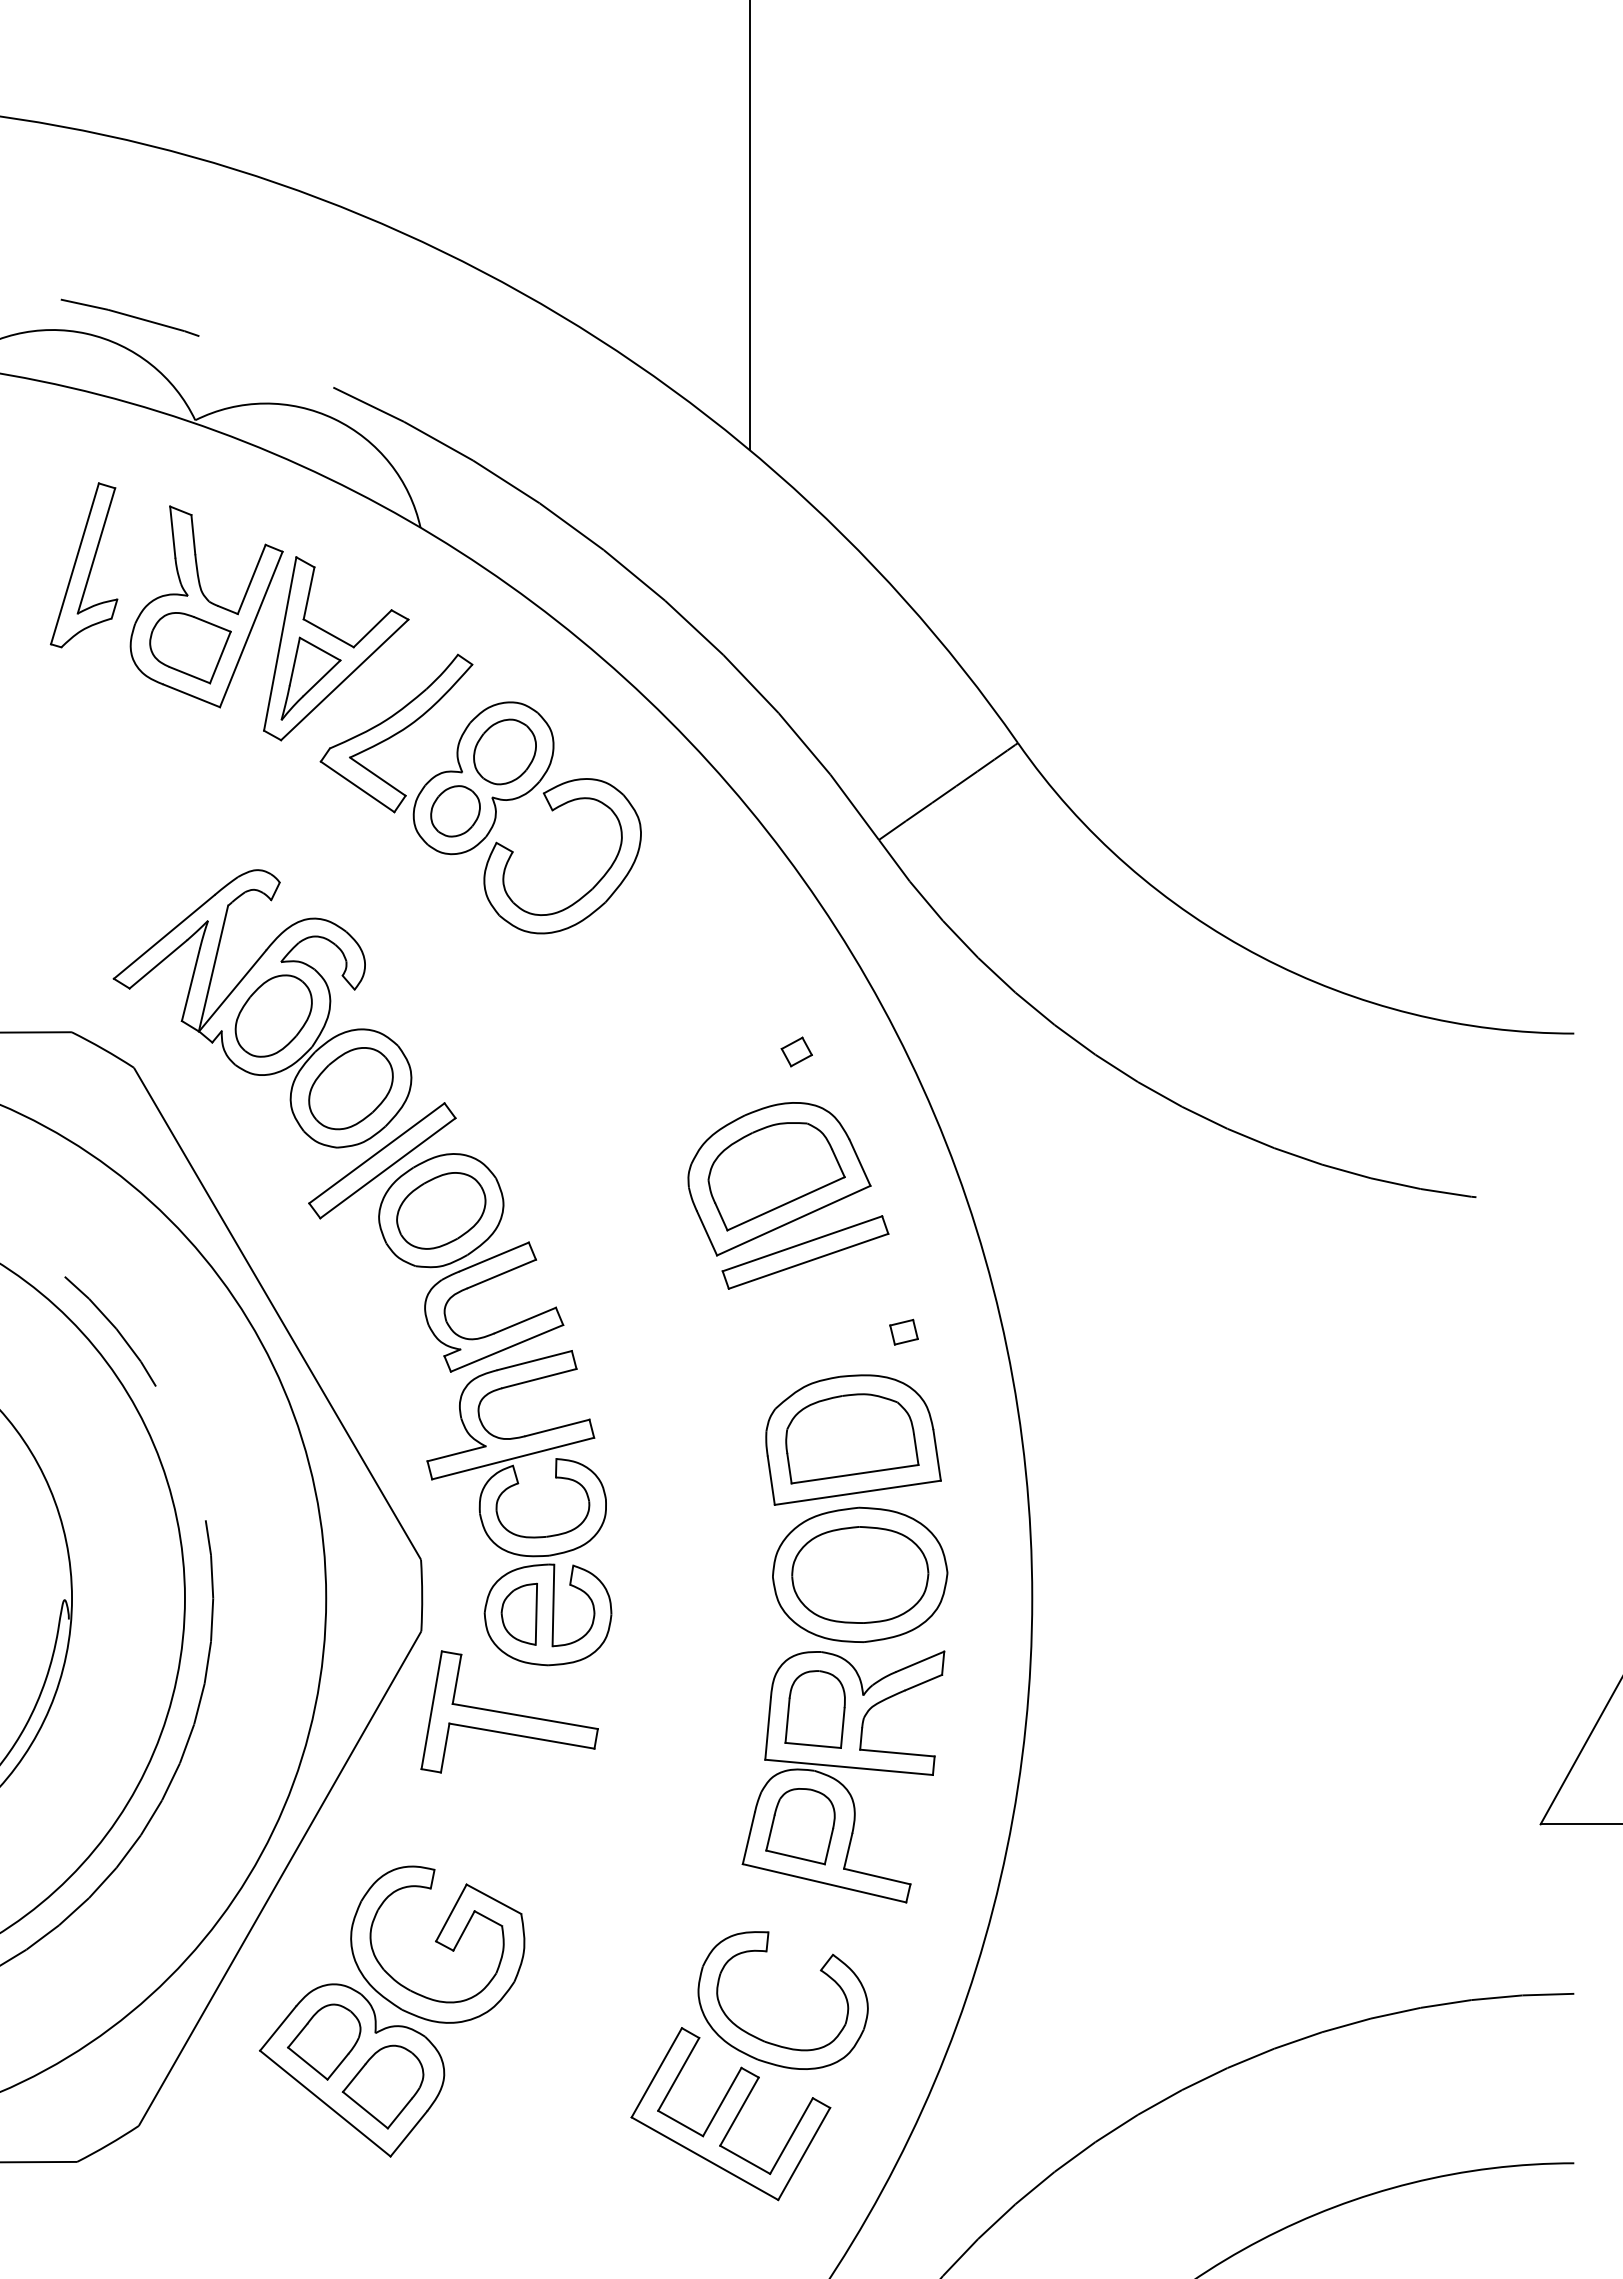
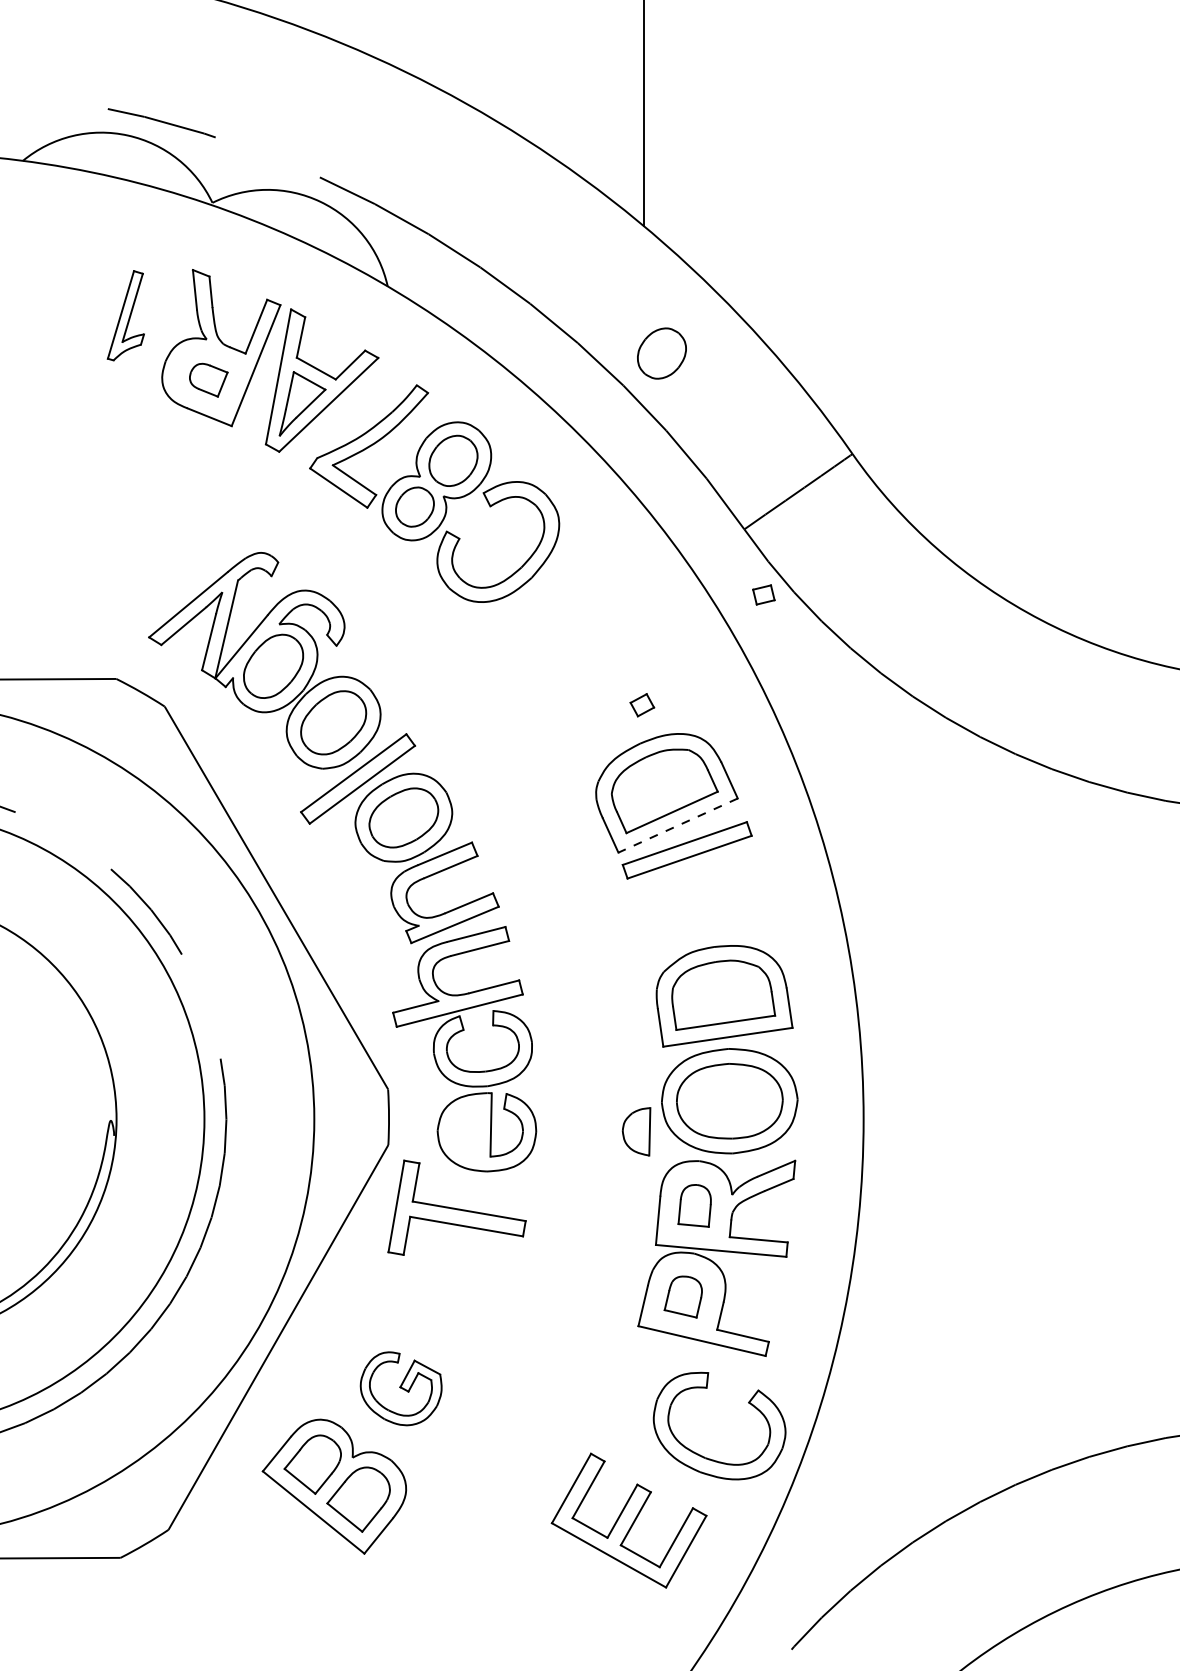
part: (83, 565) -> (125, 315), size x0.7
part: (772, 613) -> (661, 353), added
part: (190, 648) -> (208, 380), size x0.6
part: (796, 1051) -> (642, 704), moved
line: (793, 1220) -> (677, 825), solid -> dashed
part: (903, 1331) -> (763, 594), moved
part: (518, 1613) -> (635, 1131), moved
part: (814, 1709) -> (694, 1205), size x0.7
part: (800, 1826) -> (683, 1296), size x0.7
part: (437, 1944) -> (400, 1388), size x0.6
part: (771, 2042) -> (710, 1458), moved

